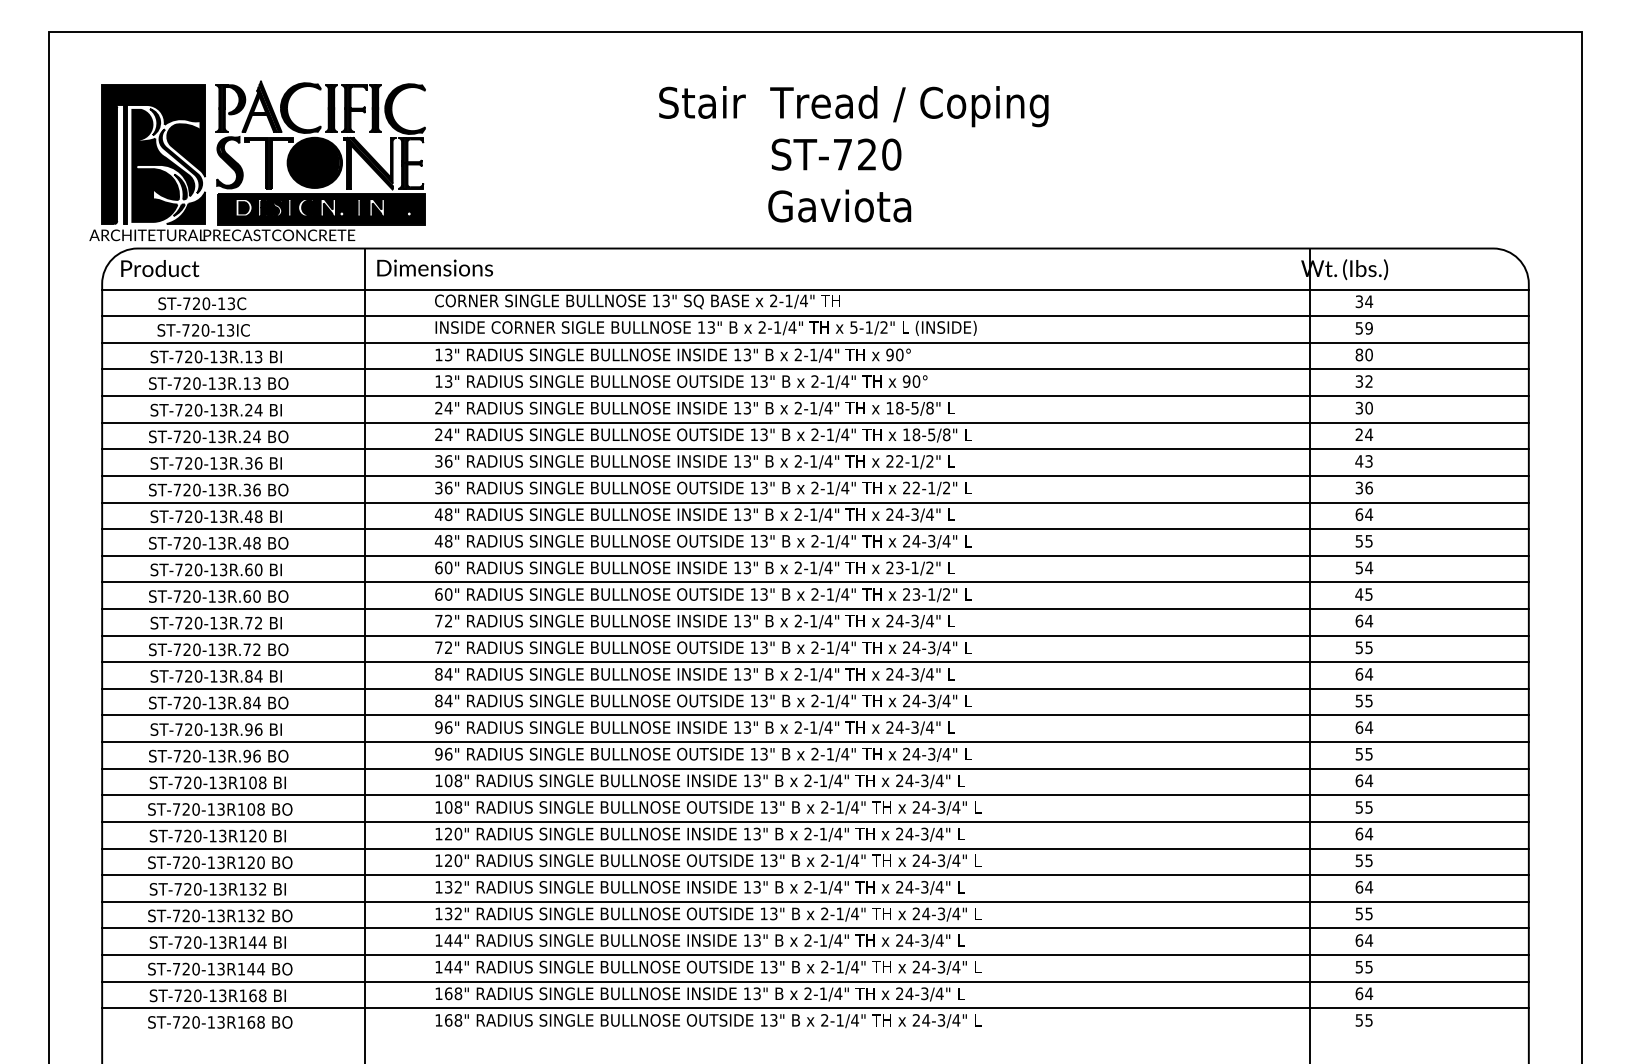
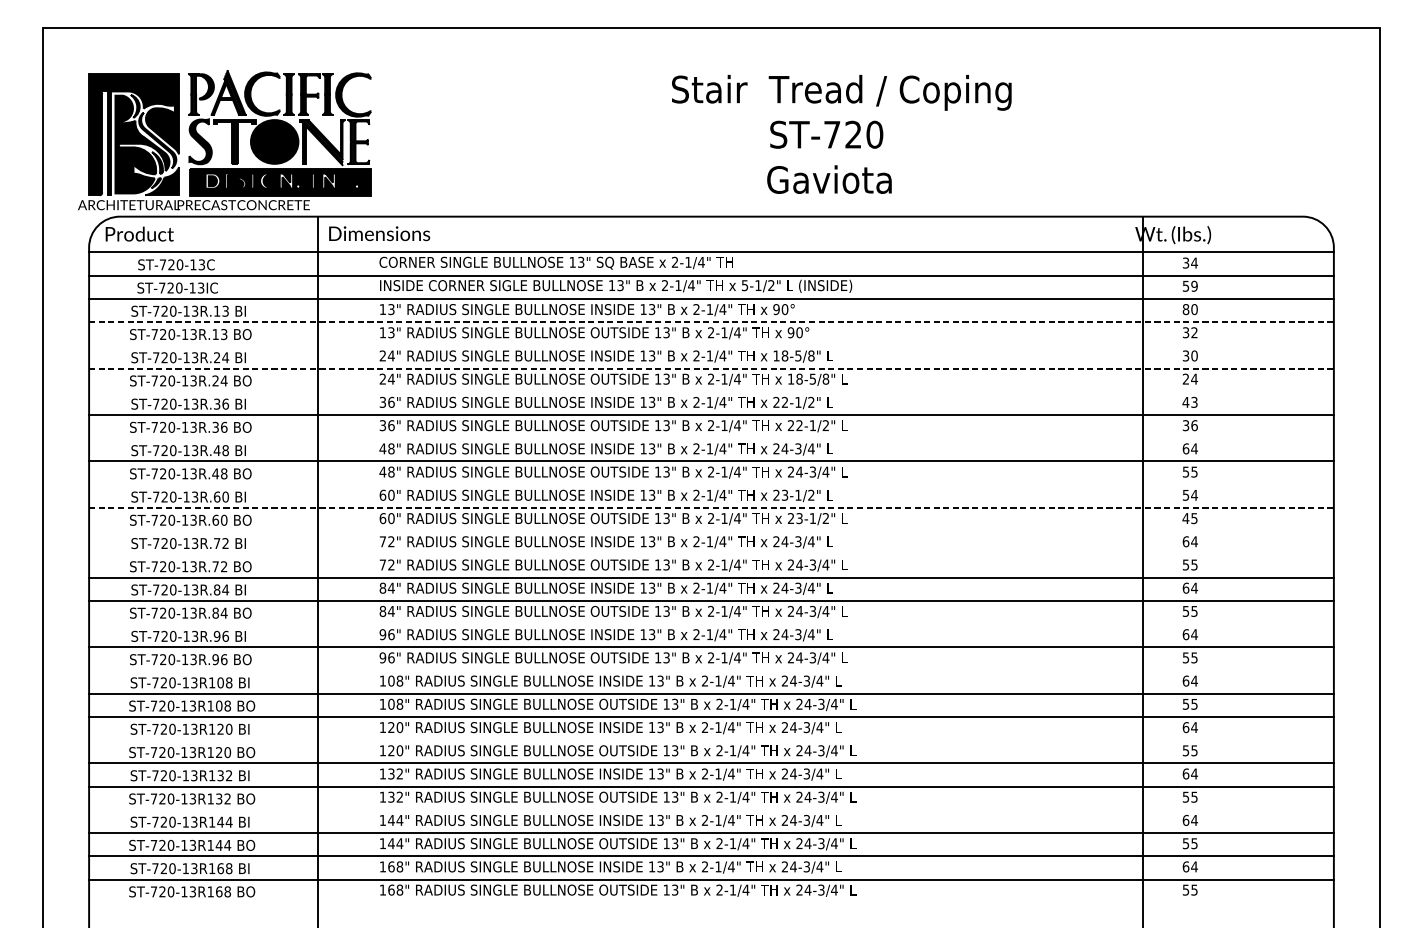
text: (853, 154) -> (841, 134), moved
line: (815, 369) -> (711, 322), solid -> dashed
line: (815, 396) -> (711, 345), removed
line: (815, 422) -> (711, 368), solid -> dashed
line: (815, 449) -> (711, 392), removed
line: (815, 502) -> (711, 438), removed
line: (815, 555) -> (711, 484), removed
line: (815, 582) -> (711, 508), solid -> dashed
line: (815, 608) -> (711, 530), removed
line: (815, 635) -> (711, 554), removed
line: (815, 715) -> (711, 624), removed
line: (815, 768) -> (711, 670), removed
line: (815, 848) -> (711, 740), removed
line: (815, 928) -> (711, 809), removed

